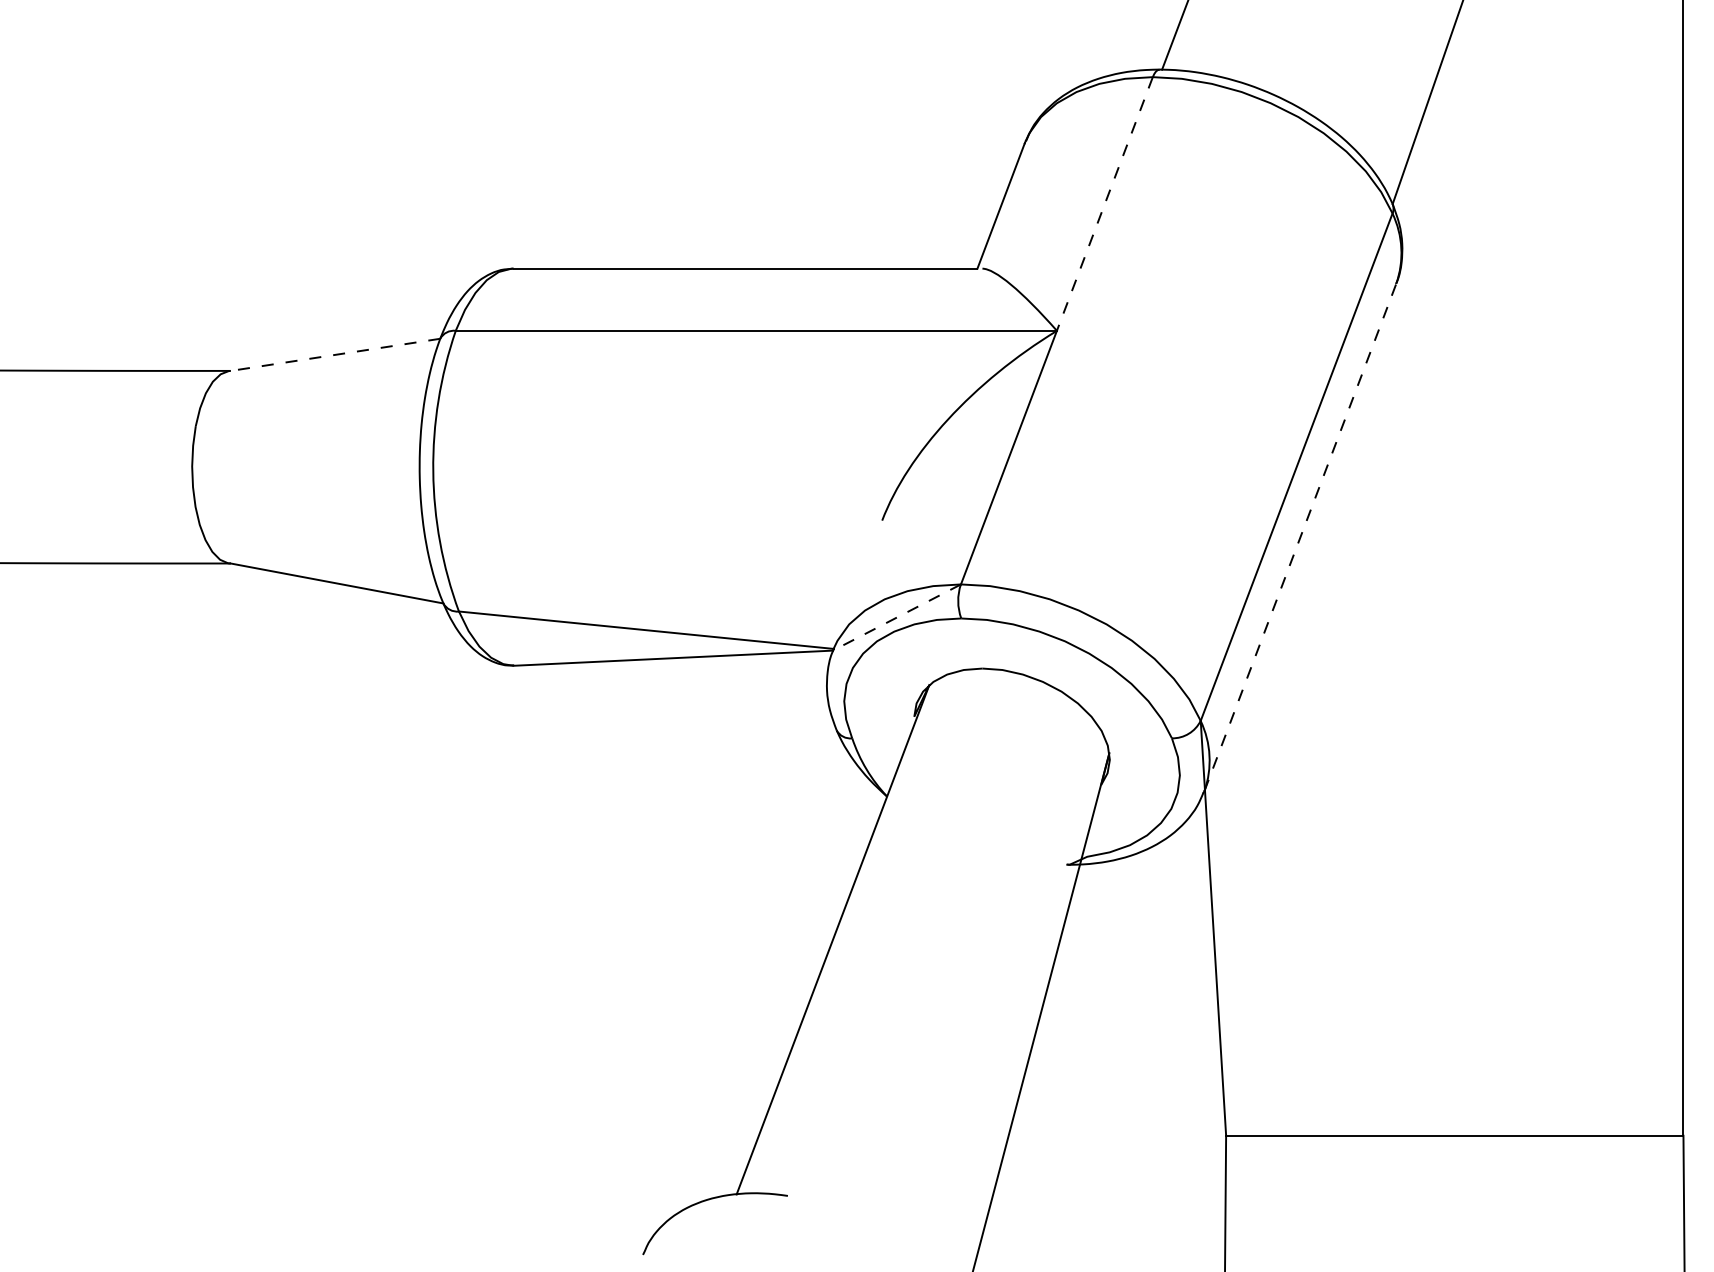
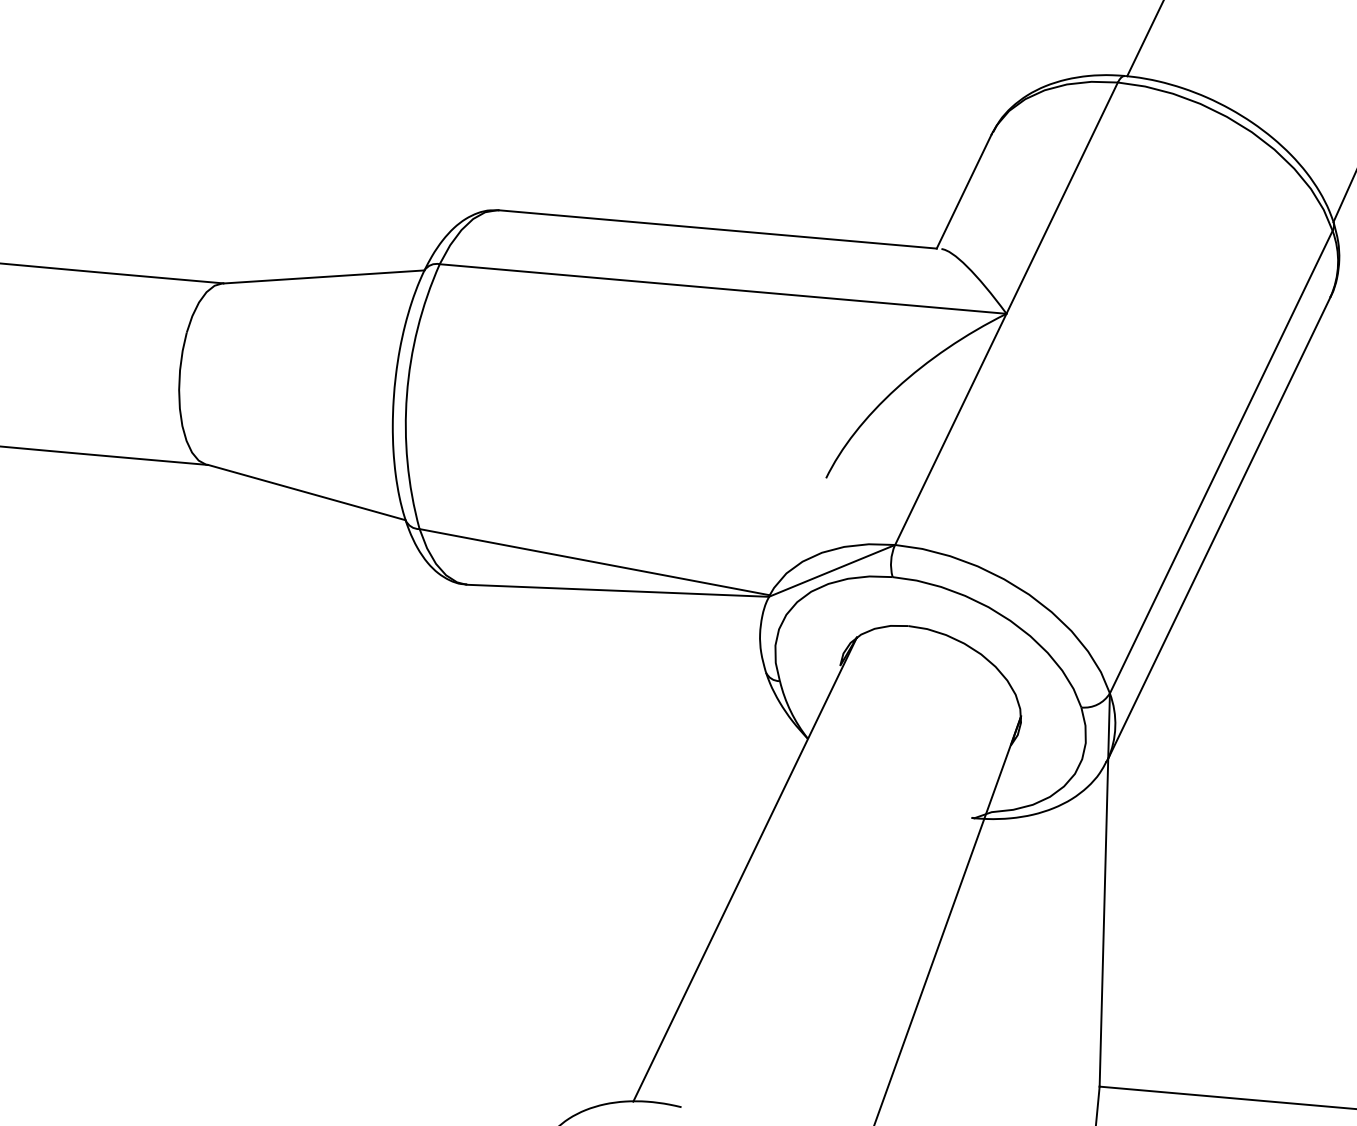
line: (1104, 204) -> (1061, 198), dashed -> solid
line: (335, 354) -> (324, 276), dashed -> solid
line: (1300, 536) -> (1219, 527), dashed -> solid
line: (896, 617) -> (831, 570), dashed -> solid

